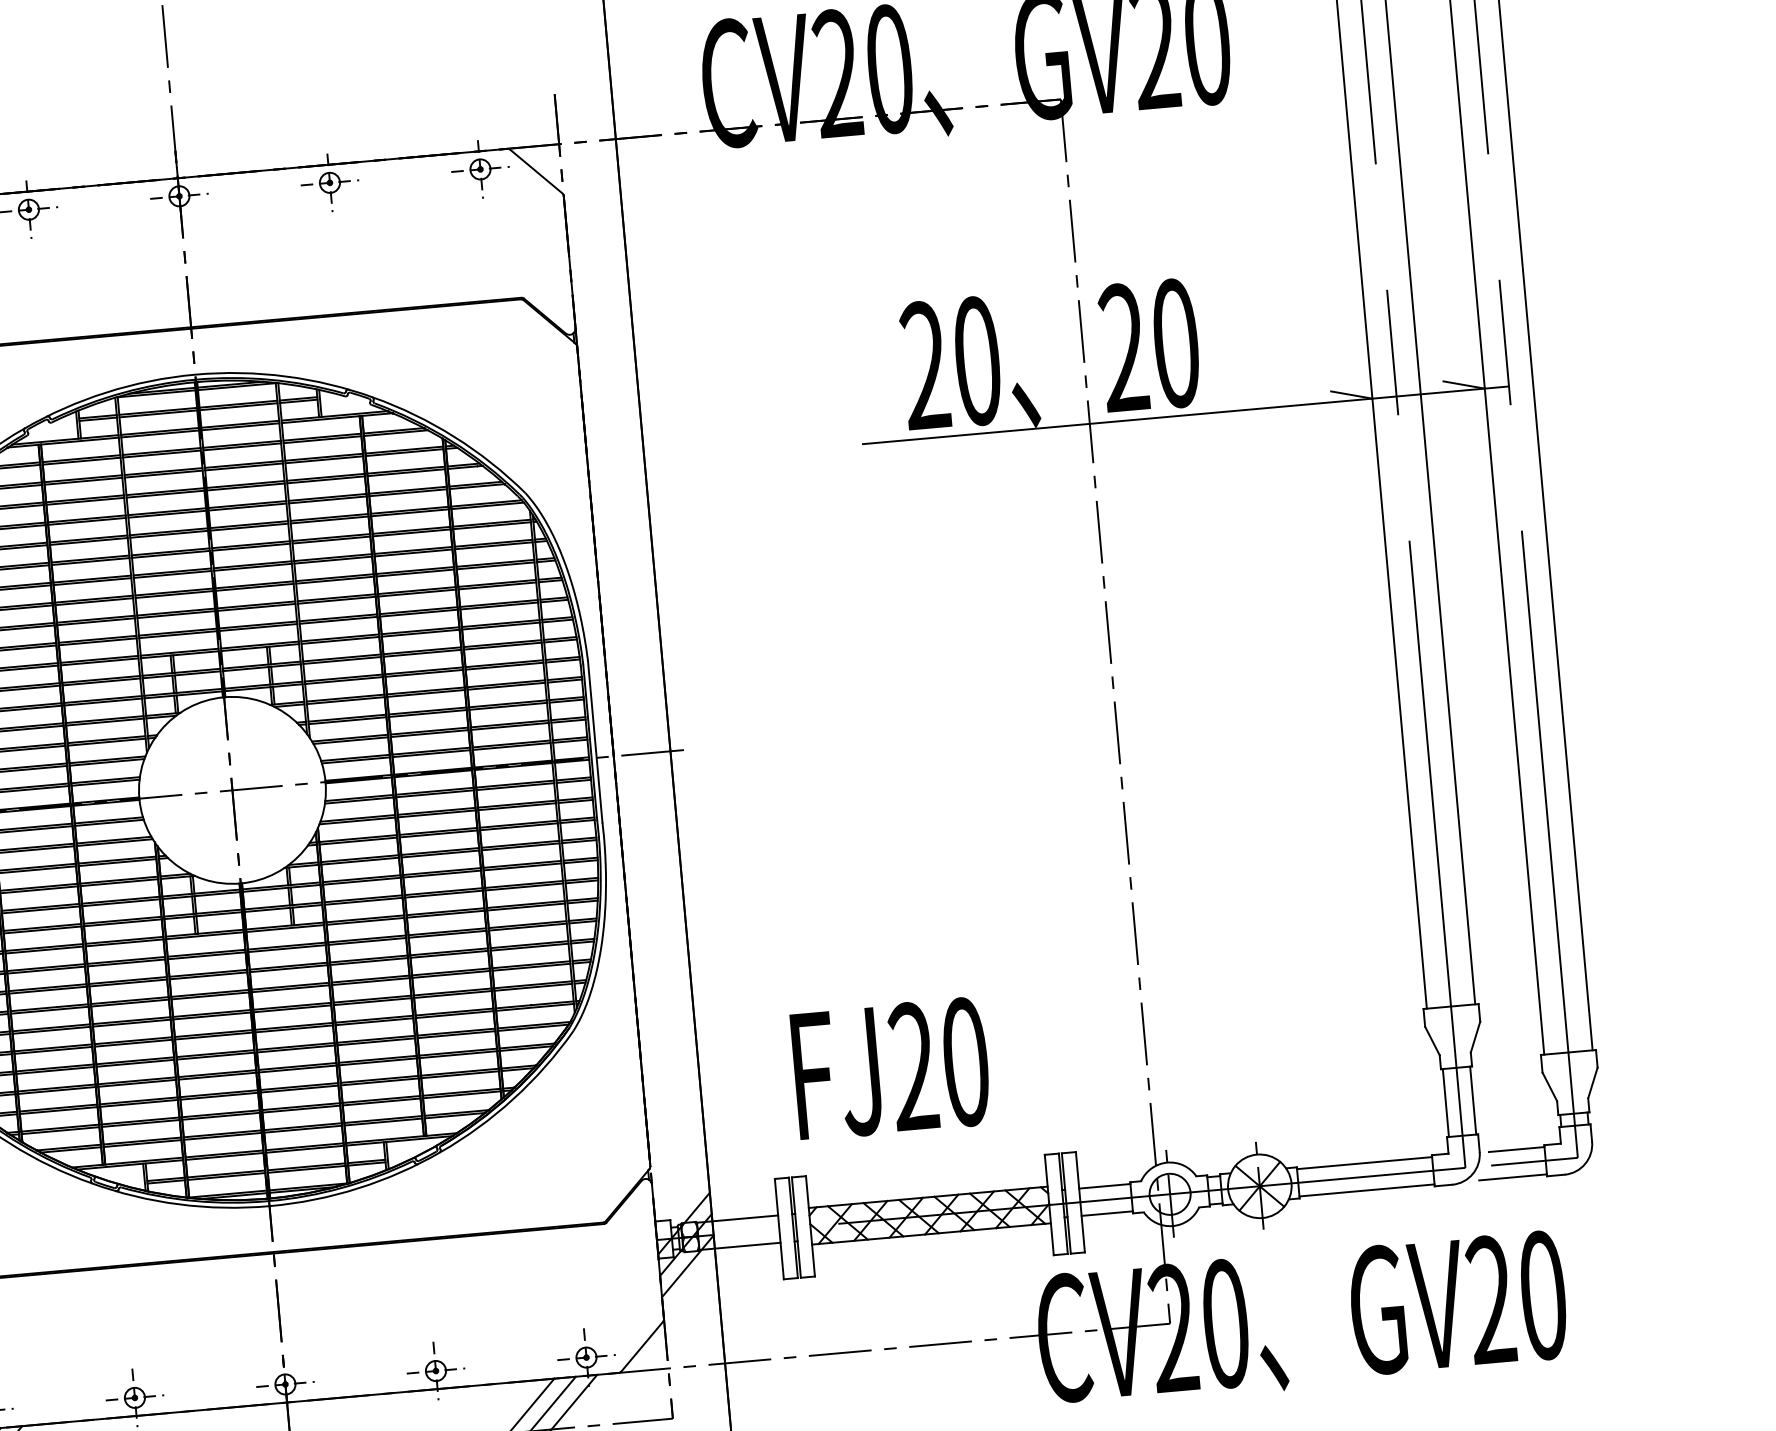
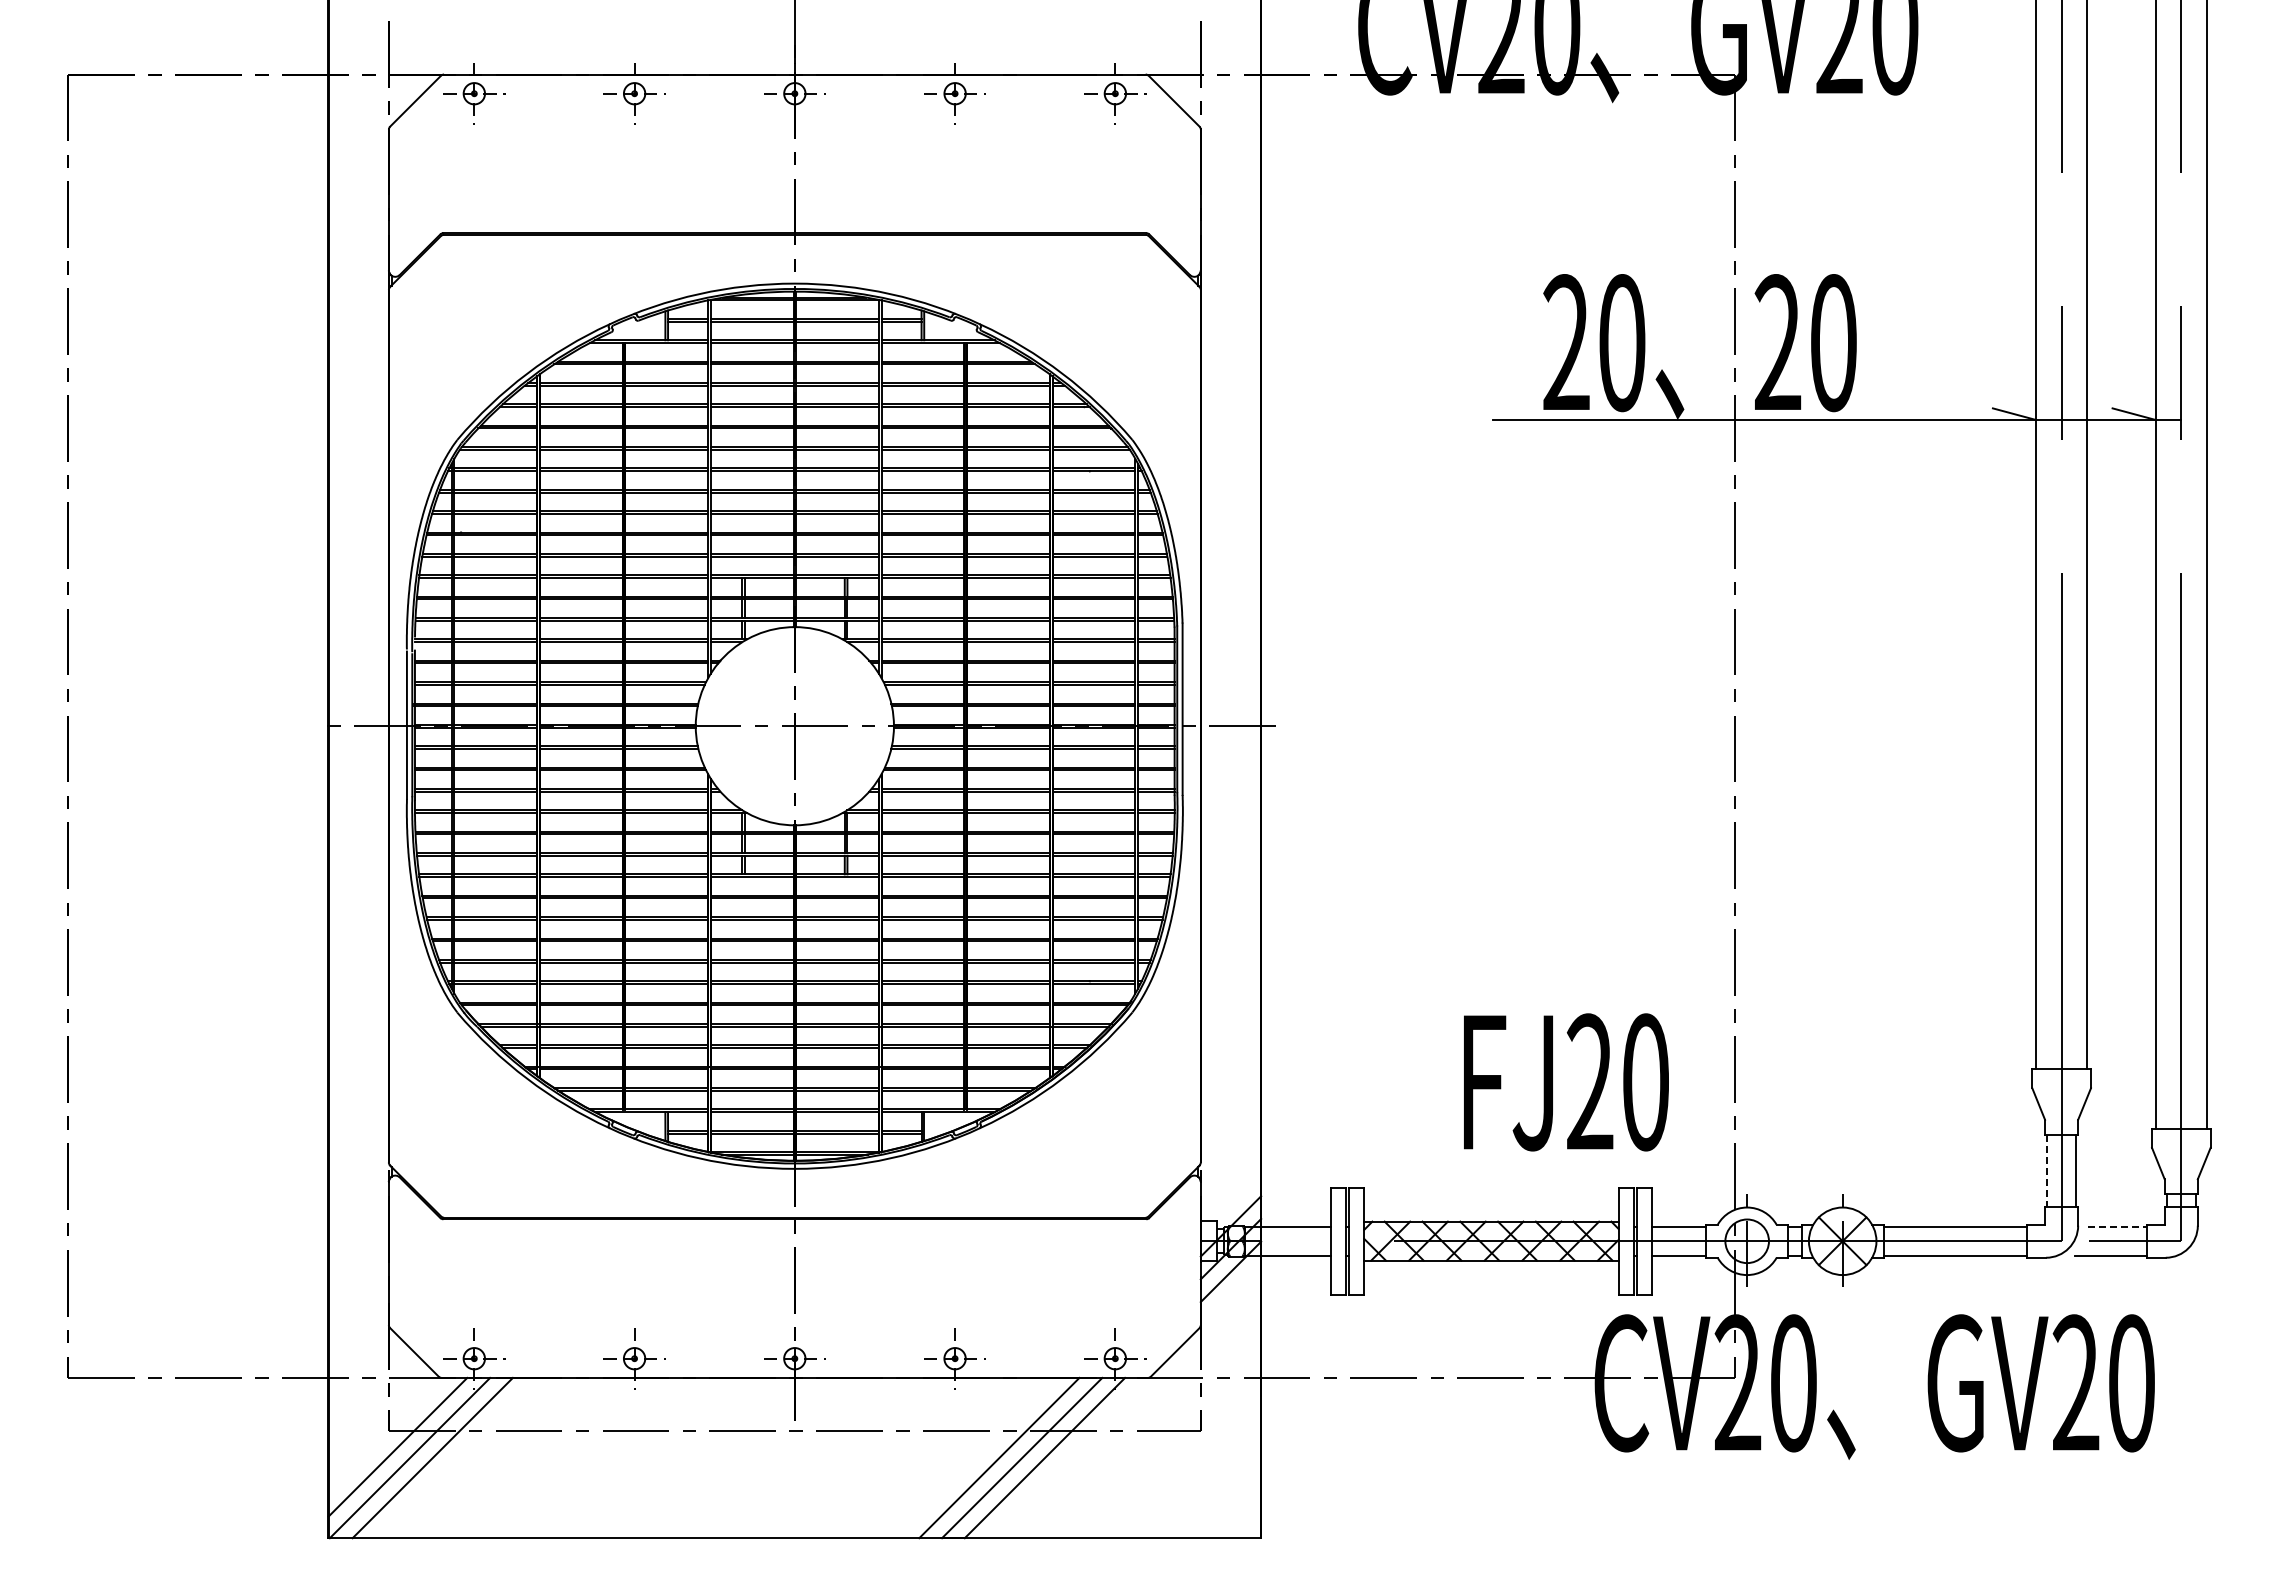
text: (891, 1068) -> (1566, 1082), moved
line: (1446, 1103) -> (2047, 1171), solid -> dashed
line: (1516, 1149) -> (2117, 1226), solid -> dashed

